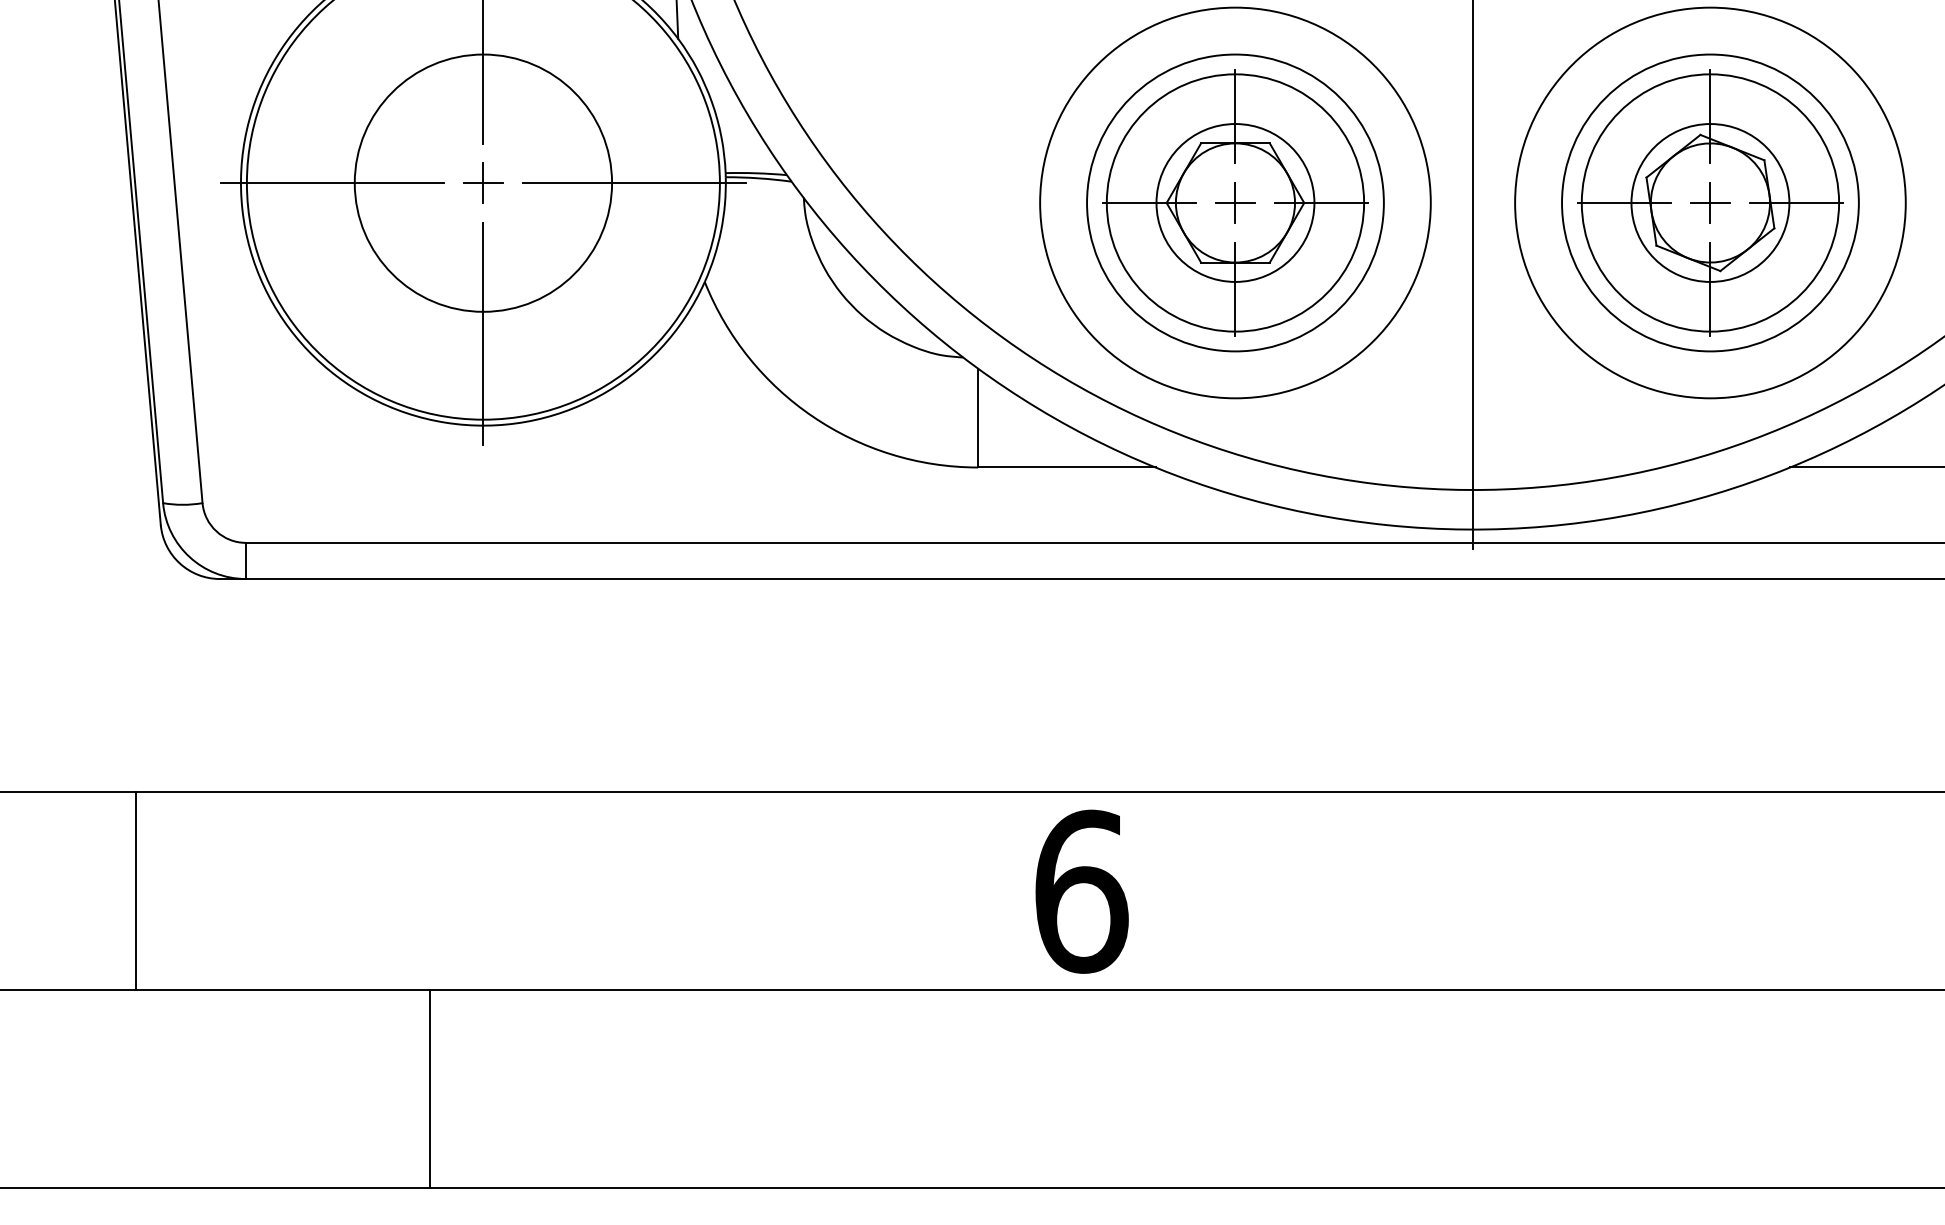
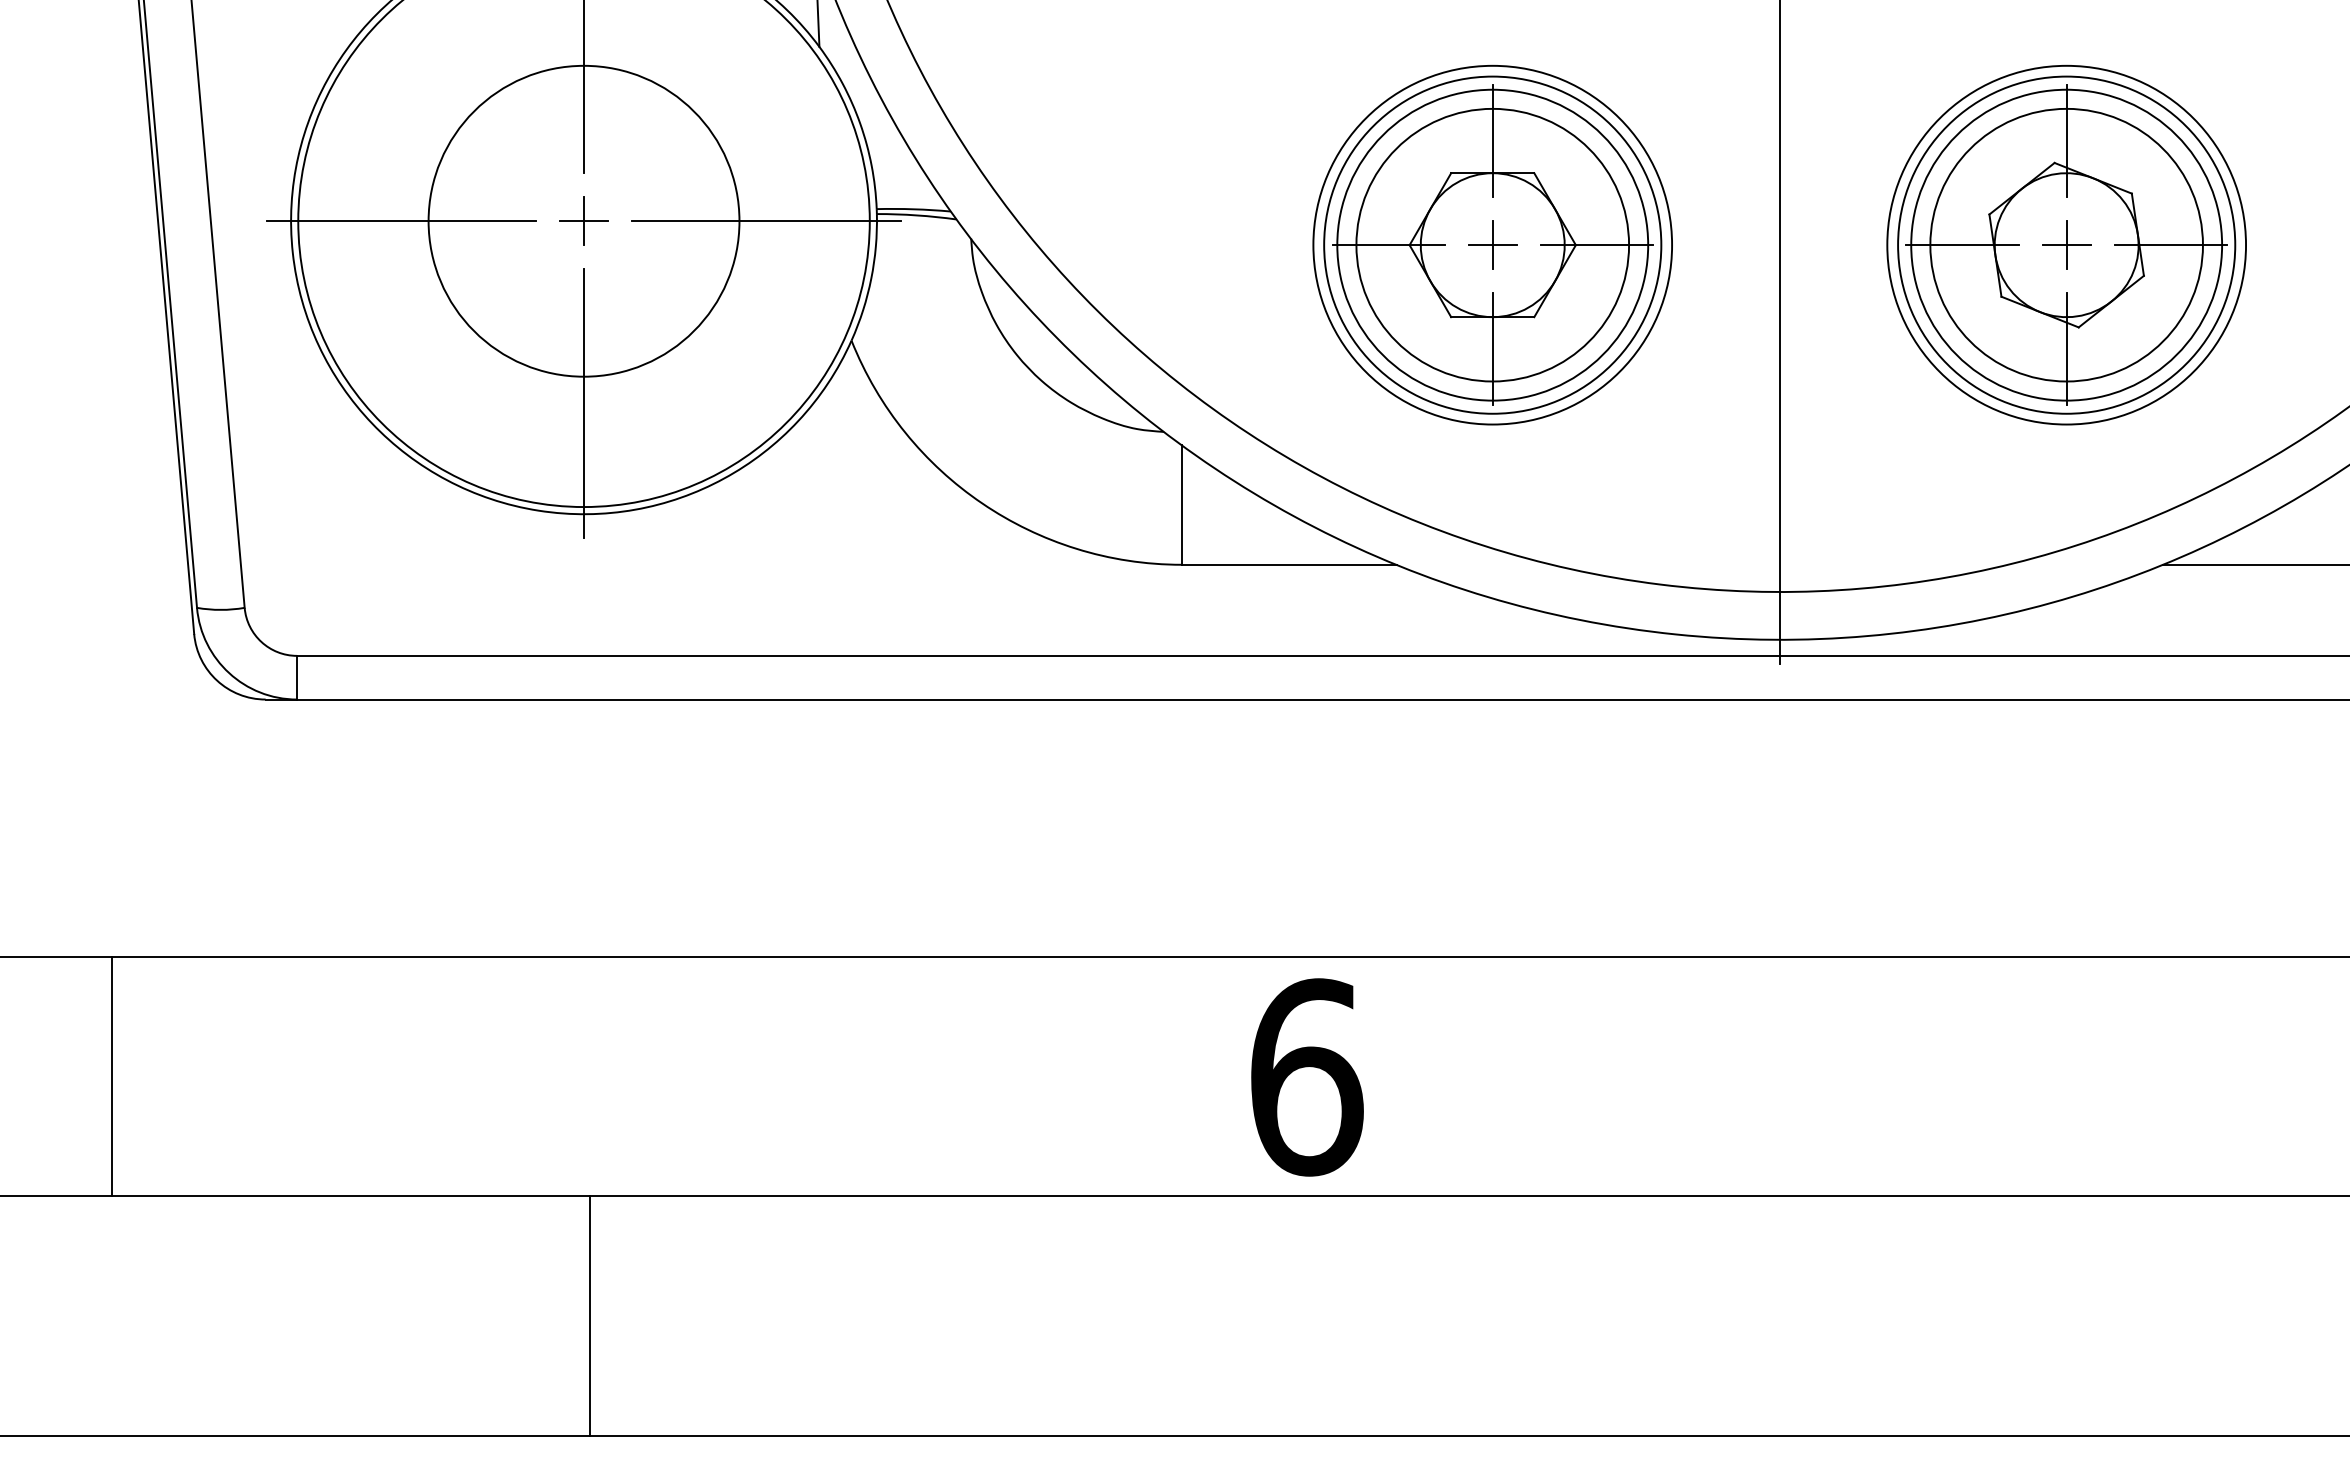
circle: (1235, 202) -> (1492, 244), size x0.71
circle: (1235, 202) -> (1492, 244), size x1.43
circle: (1710, 202) -> (2066, 244), size x0.71
circle: (1710, 202) -> (2066, 244), size x1.43
line: (136, 890) -> (111, 1076), moved
line: (429, 1088) -> (589, 1315), moved

